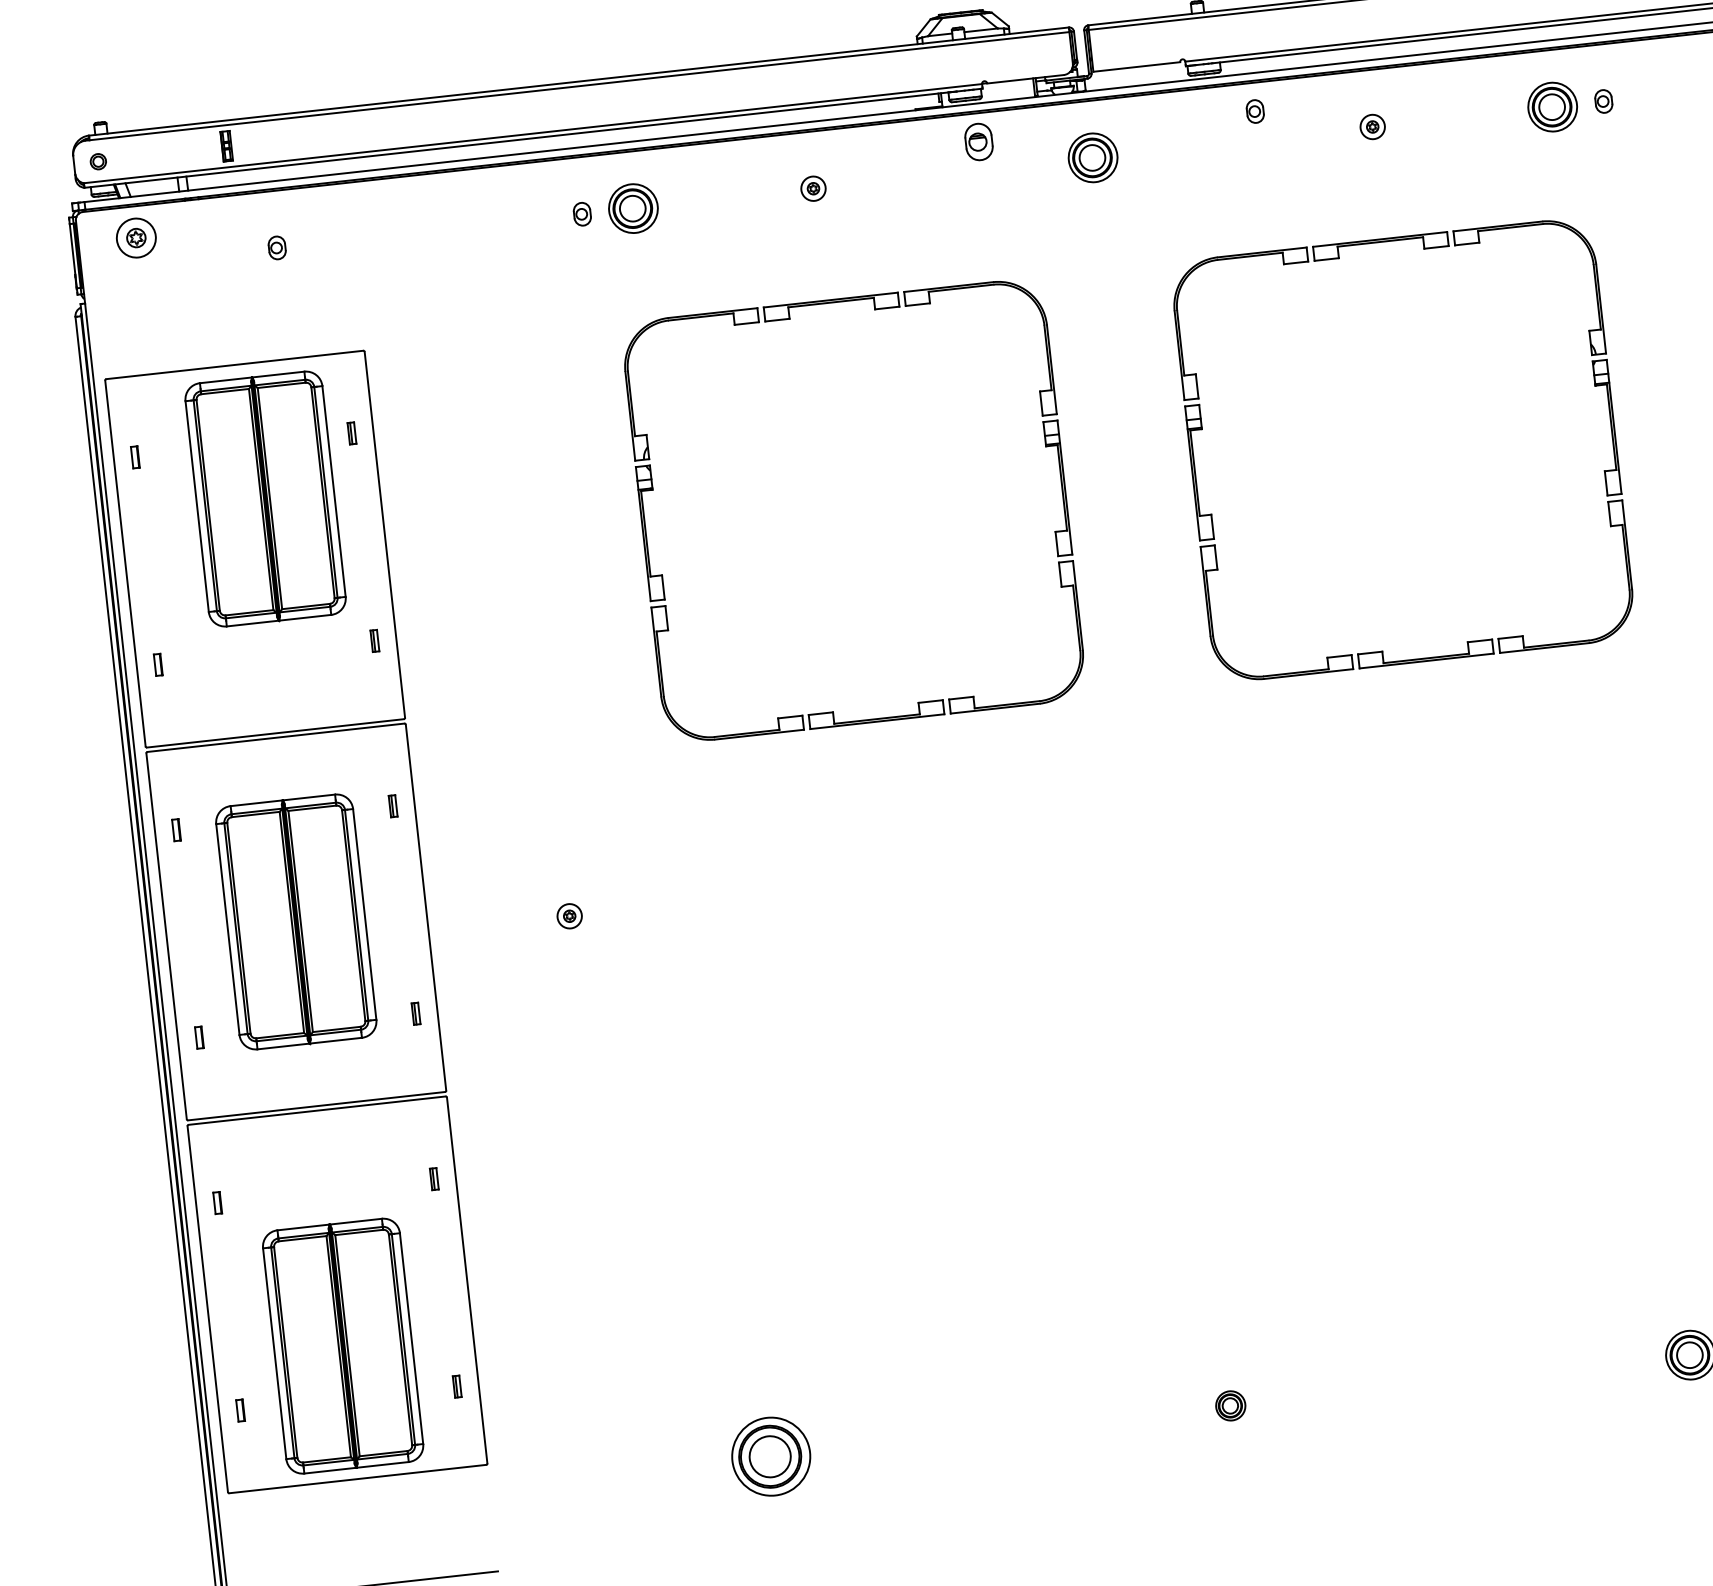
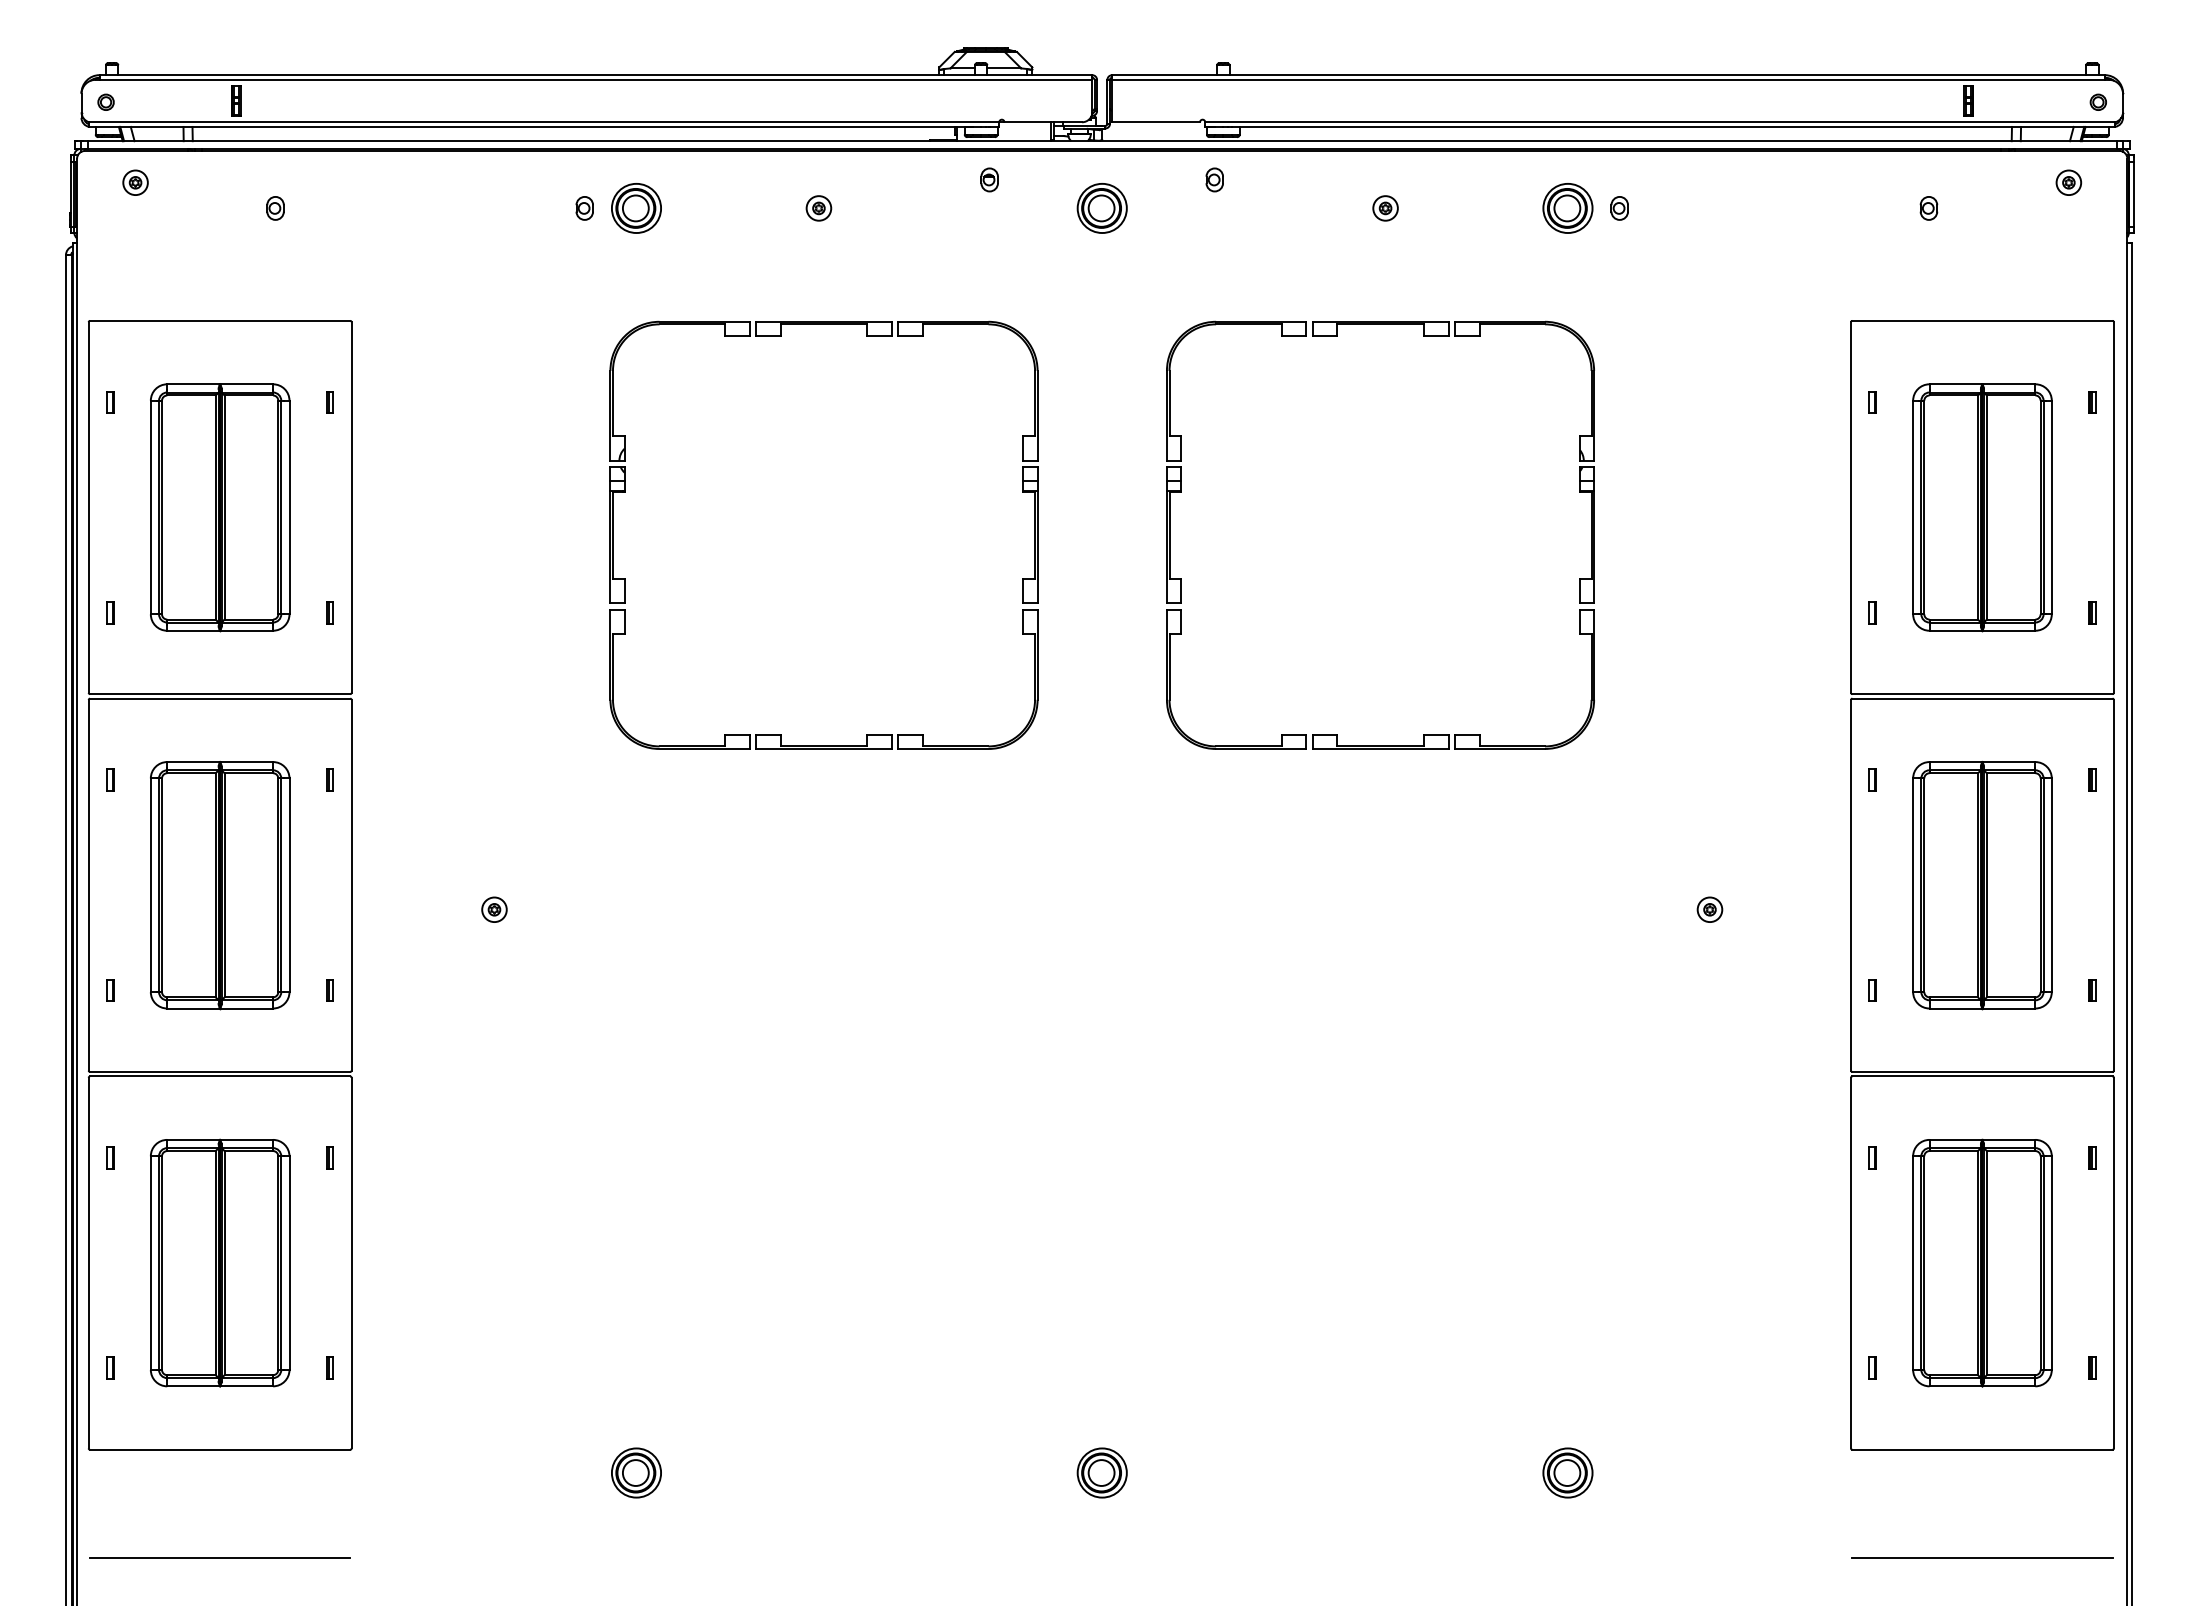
part: (1255, 111) -> (1214, 179), moved
part: (978, 141) -> (989, 179), size x0.62
part: (136, 237) -> (135, 182), size x0.62
part: (265, 499) -> (220, 507), moved
part: (343, 1345) -> (220, 1262), moved
part: (1230, 1405) -> (1101, 1472), size x1.67
part: (771, 1456) -> (636, 1472), size x0.62

